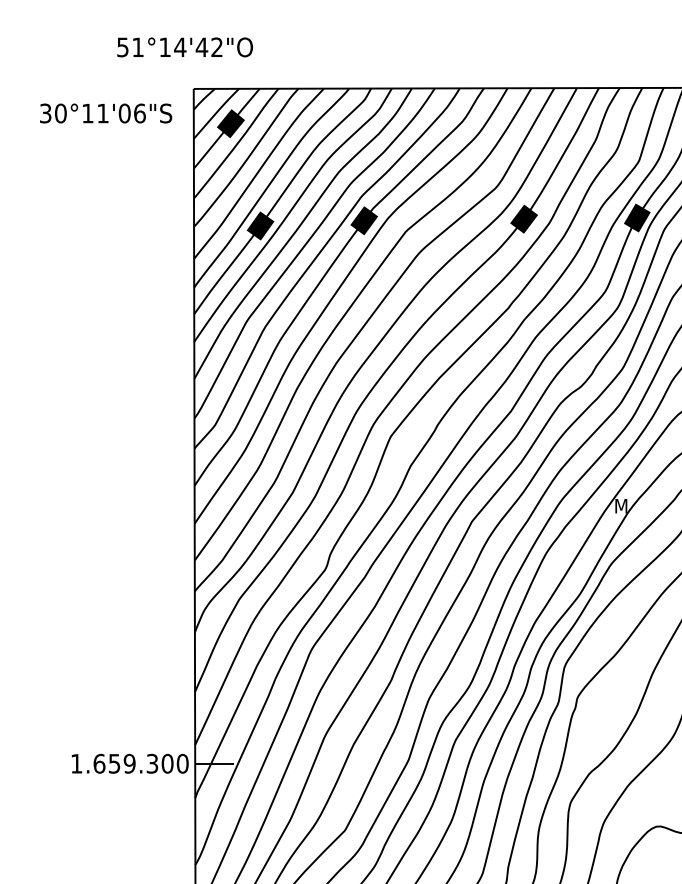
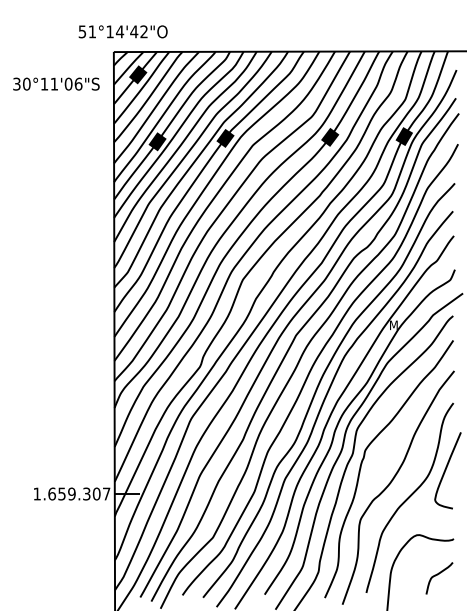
text: (184, 46) -> (122, 31), moved
text: (106, 112) -> (56, 83), moved
text: (182, 762) -> (106, 493), 1.659.300 -> 1.659.307

